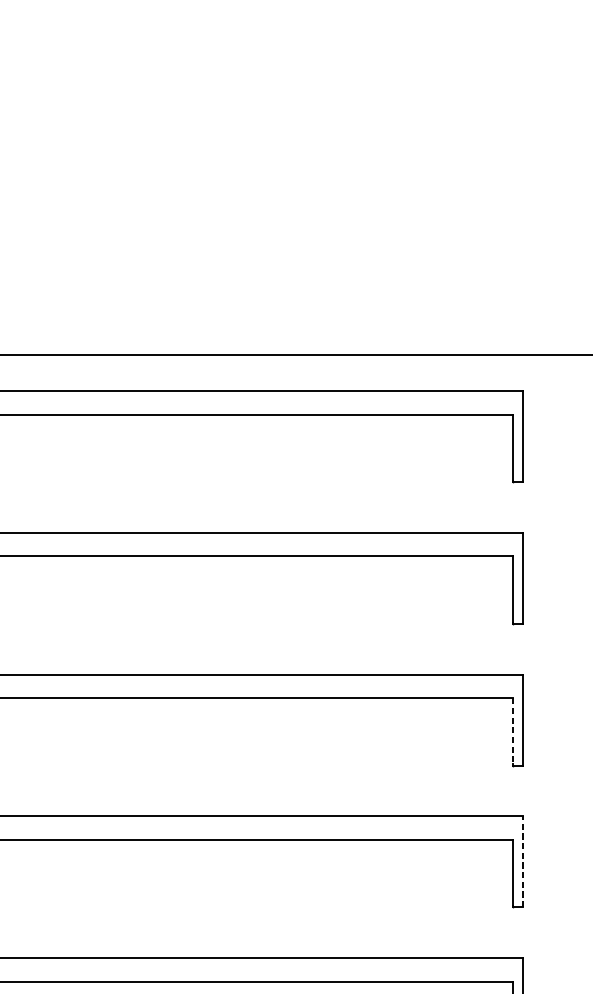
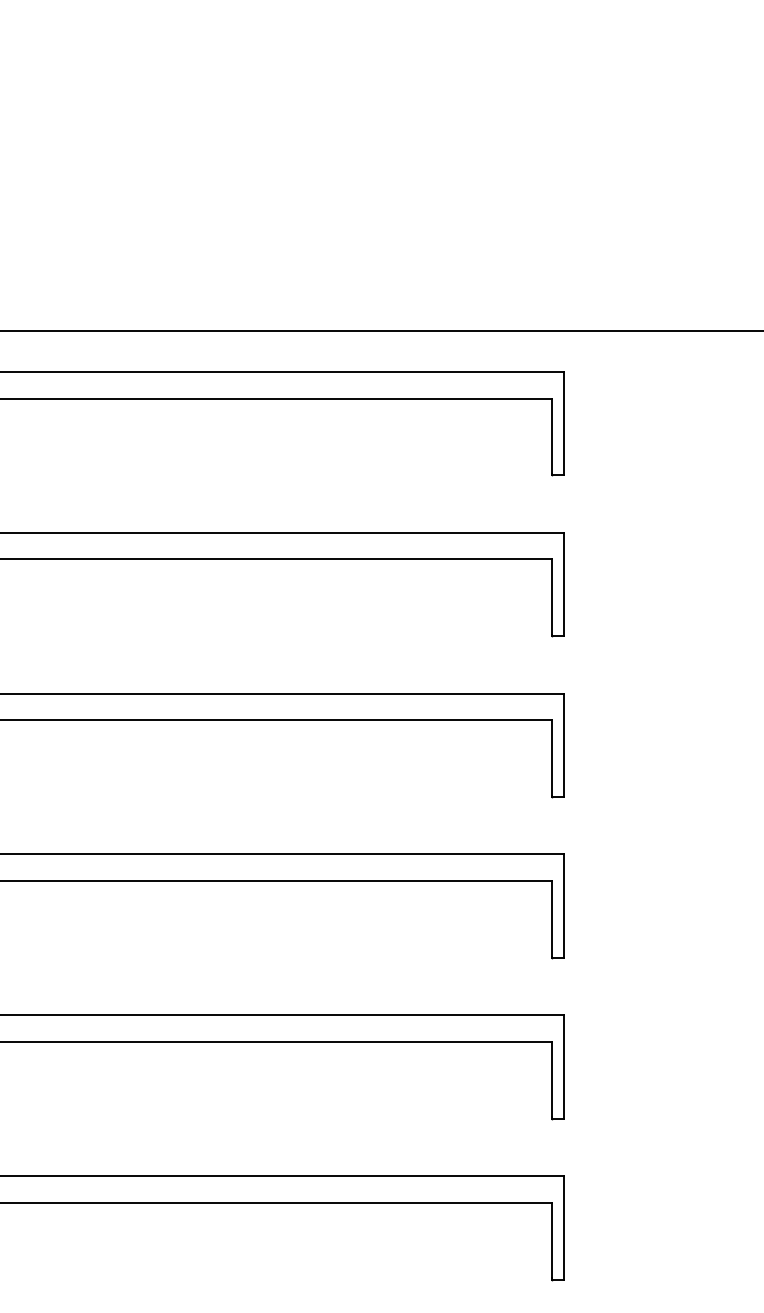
line: (513, 731) -> (552, 758), dashed -> solid
line: (523, 862) -> (563, 906), dashed -> solid

